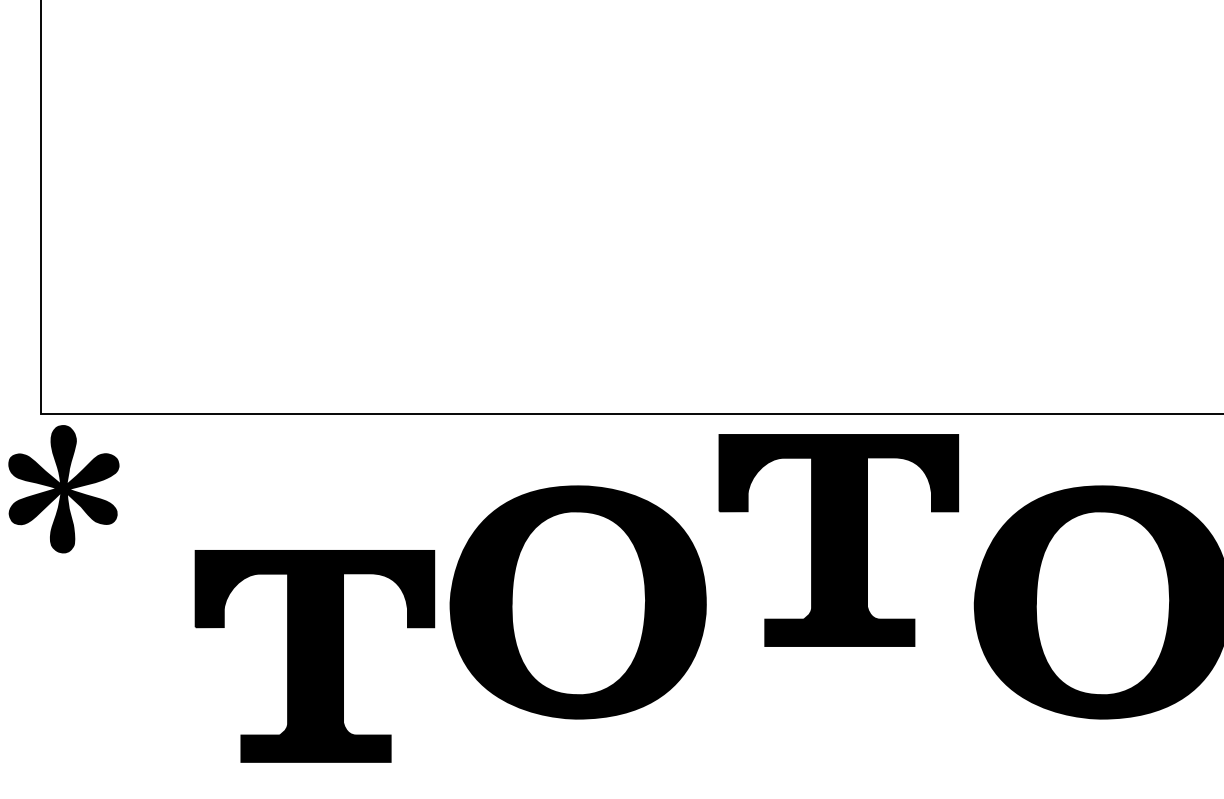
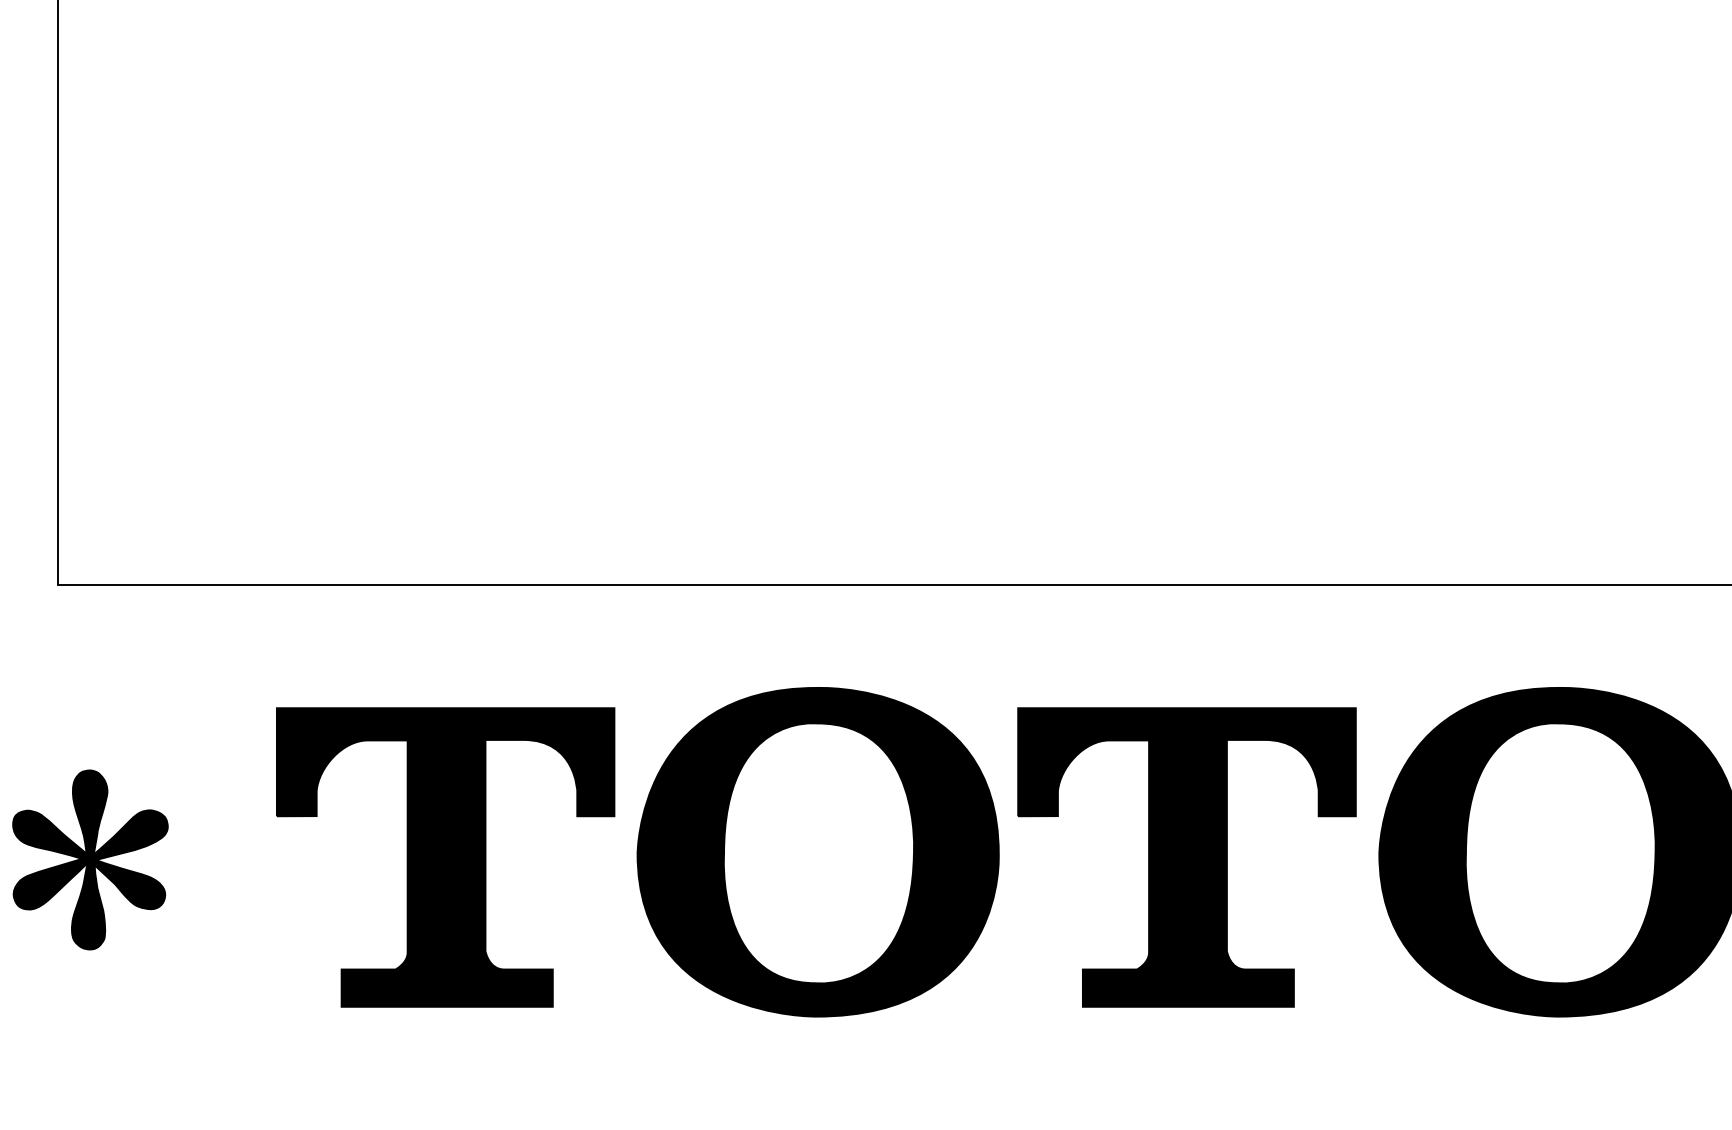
part: (63, 488) -> (90, 859), moved
part: (838, 540) -> (1186, 857), moved
part: (314, 656) -> (445, 857), moved

